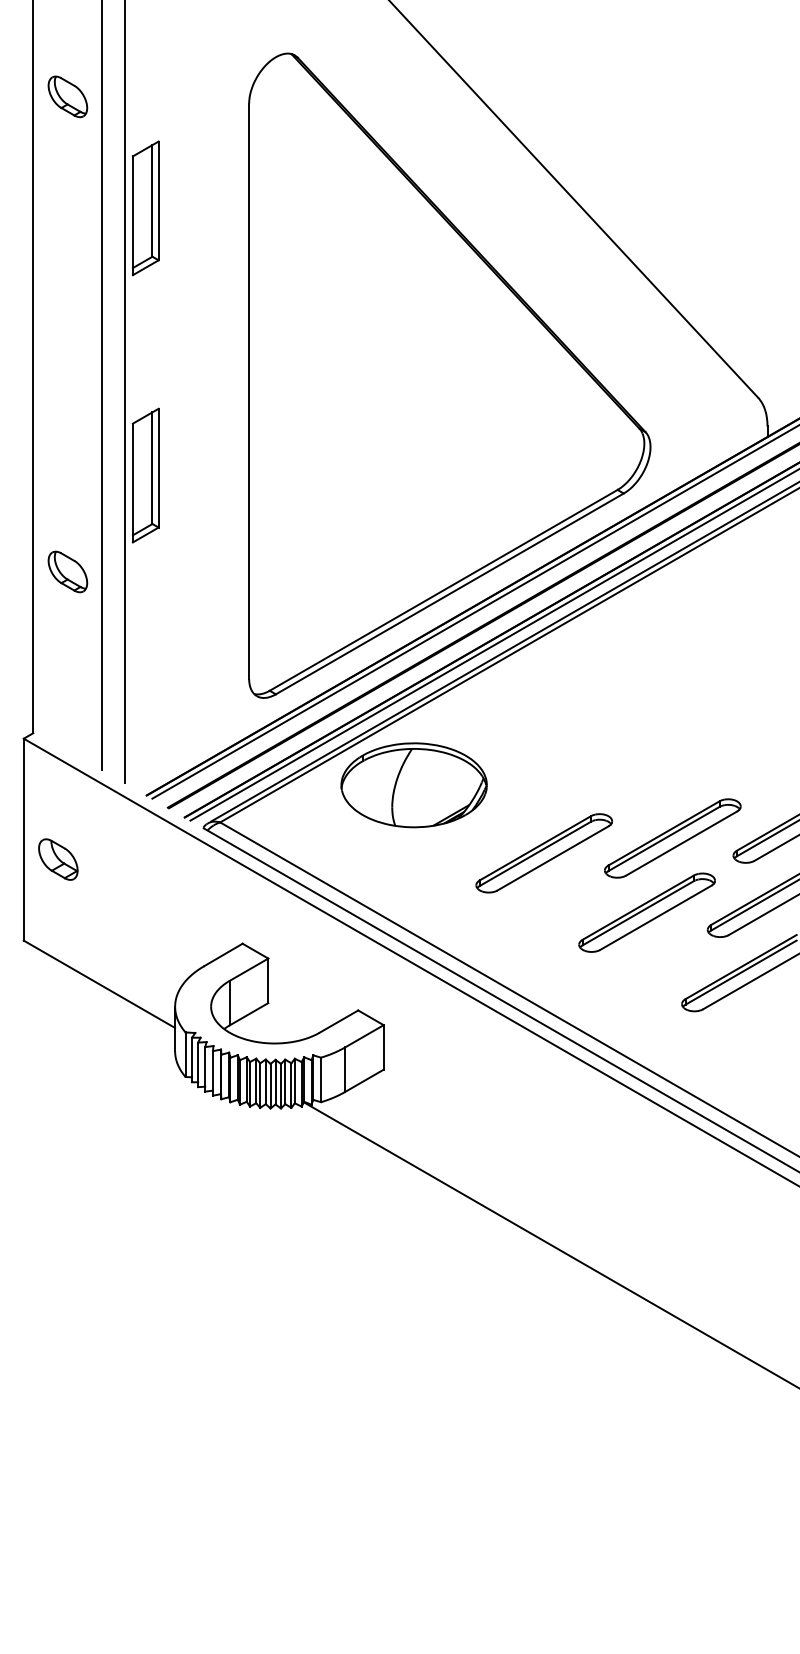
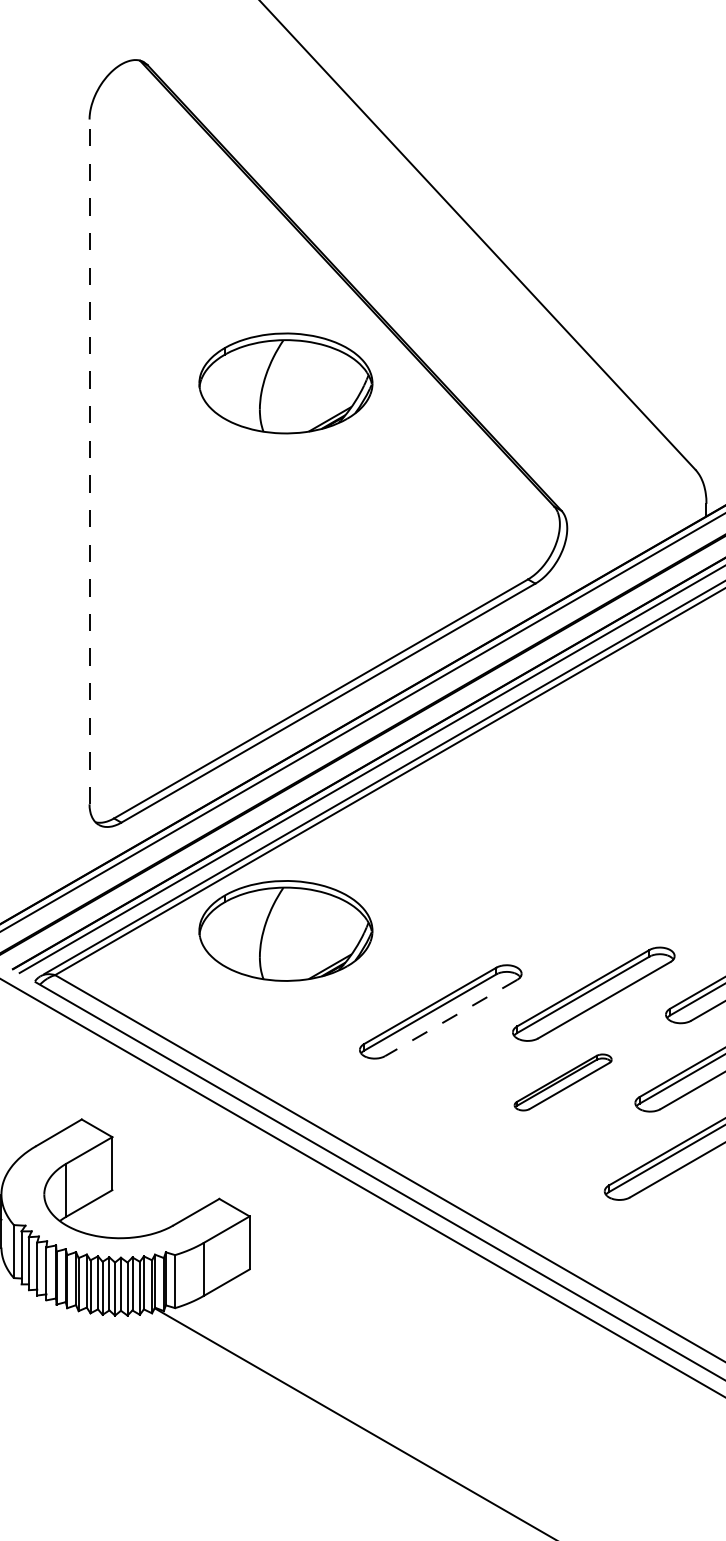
part: (413, 325) -> (285, 383), added
line: (249, 391) -> (89, 462), solid -> dashed
line: (552, 858) -> (450, 1018), solid -> dashed
part: (646, 912) -> (562, 1082), size x0.6

